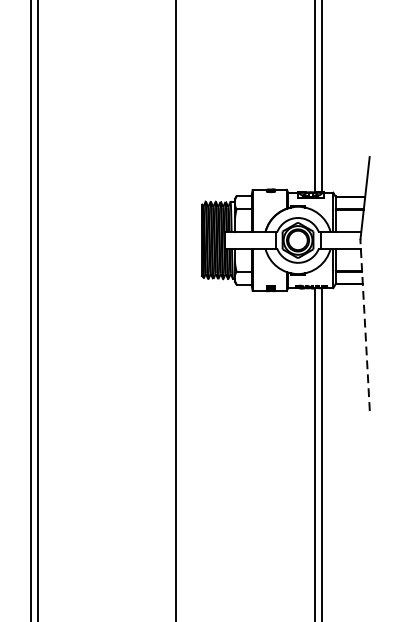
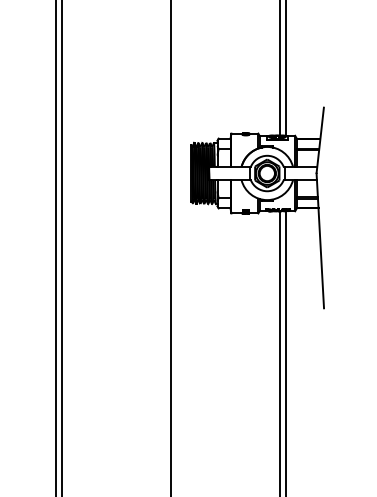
line: (365, 325) -> (320, 240), dashed -> solid

